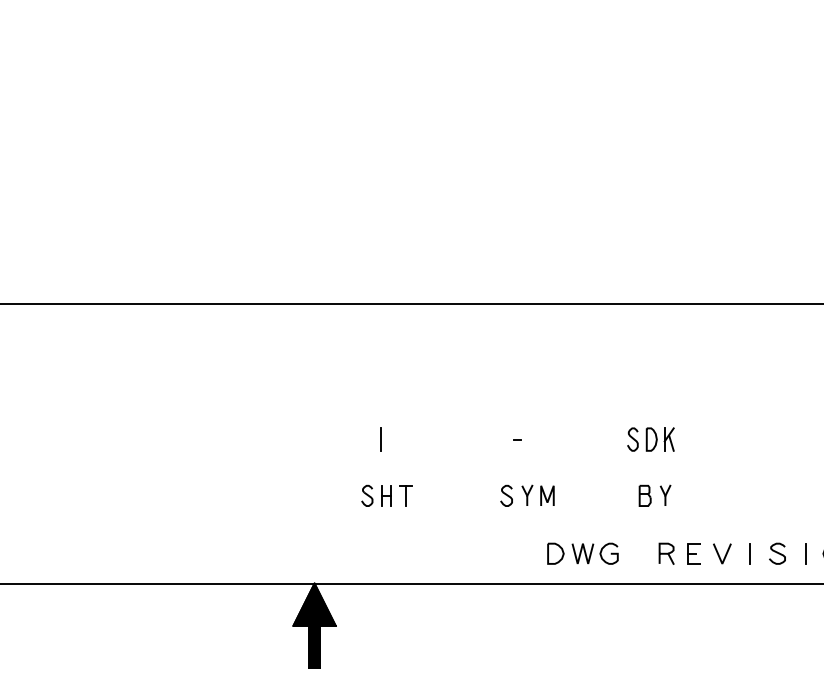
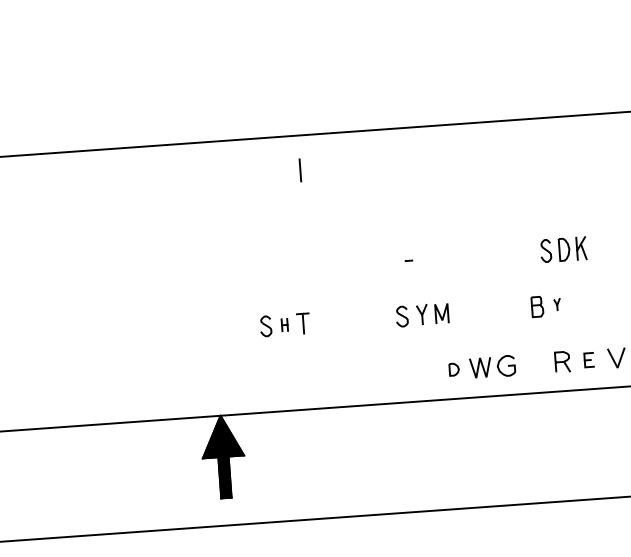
line: (380, 439) -> (300, 170), moved
part: (650, 439) -> (563, 249), moved
part: (665, 494) -> (557, 304), size x0.6
part: (386, 495) -> (284, 324), size x0.6
part: (555, 553) -> (453, 369), size x0.6
part: (693, 553) -> (588, 359), size x0.7

